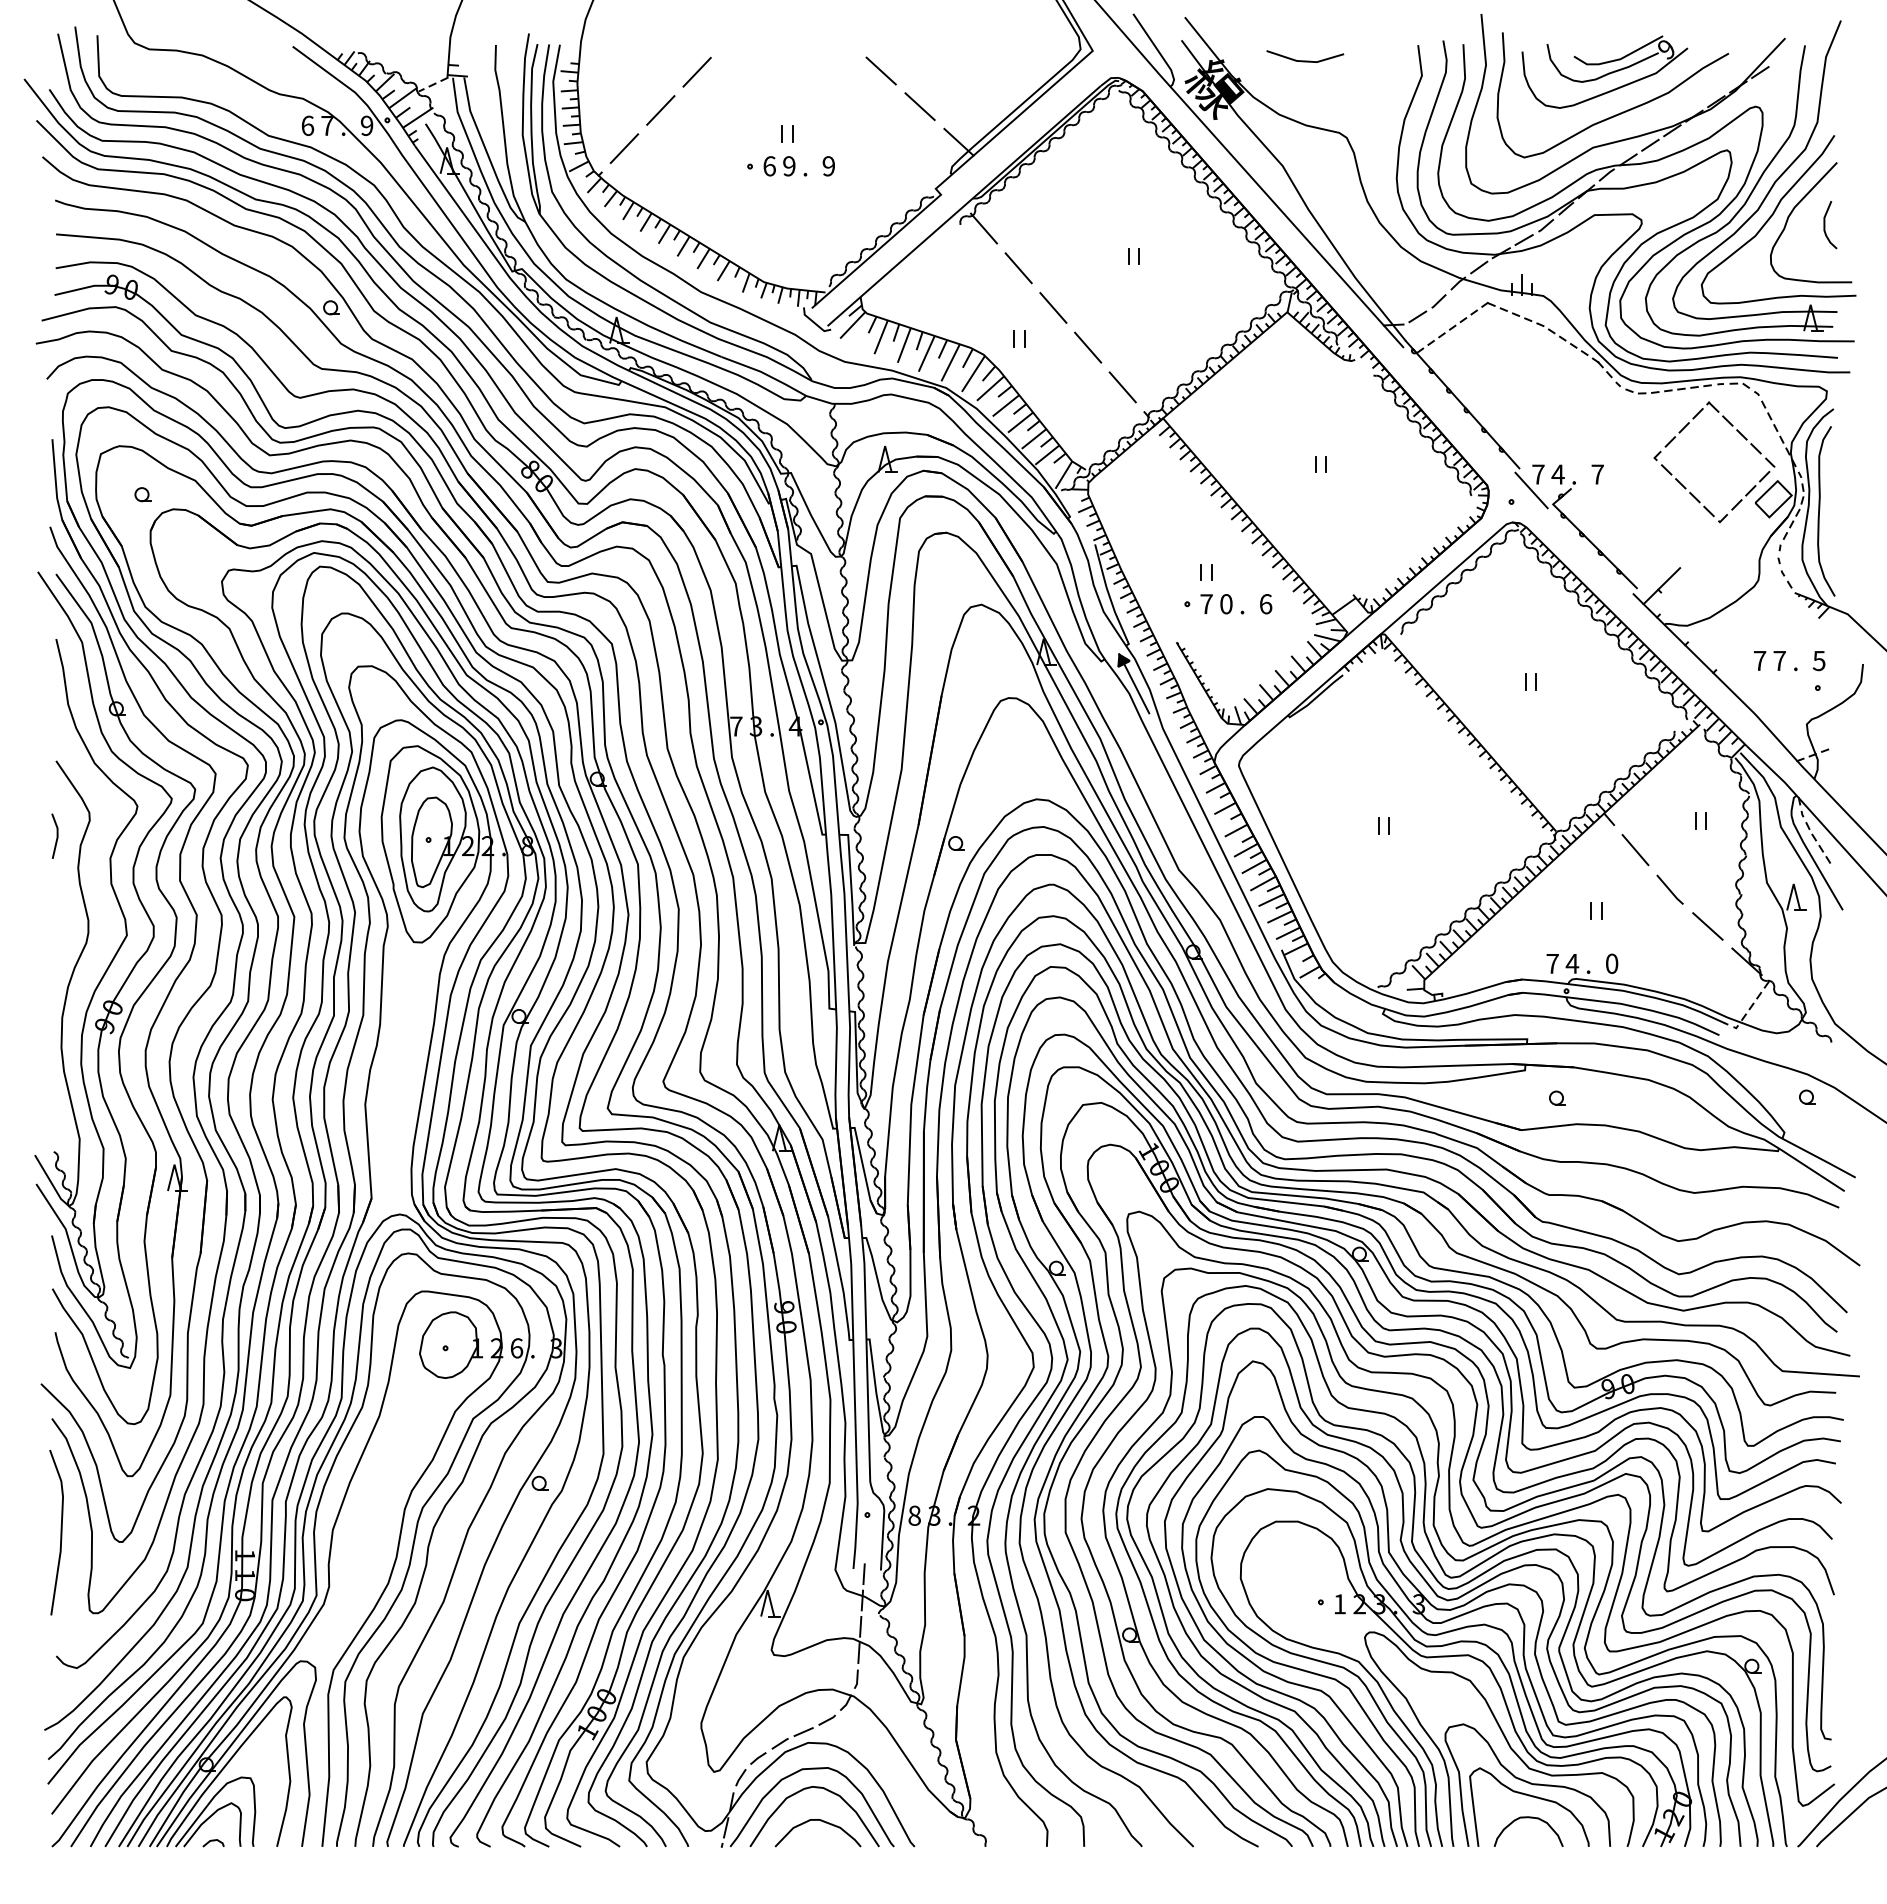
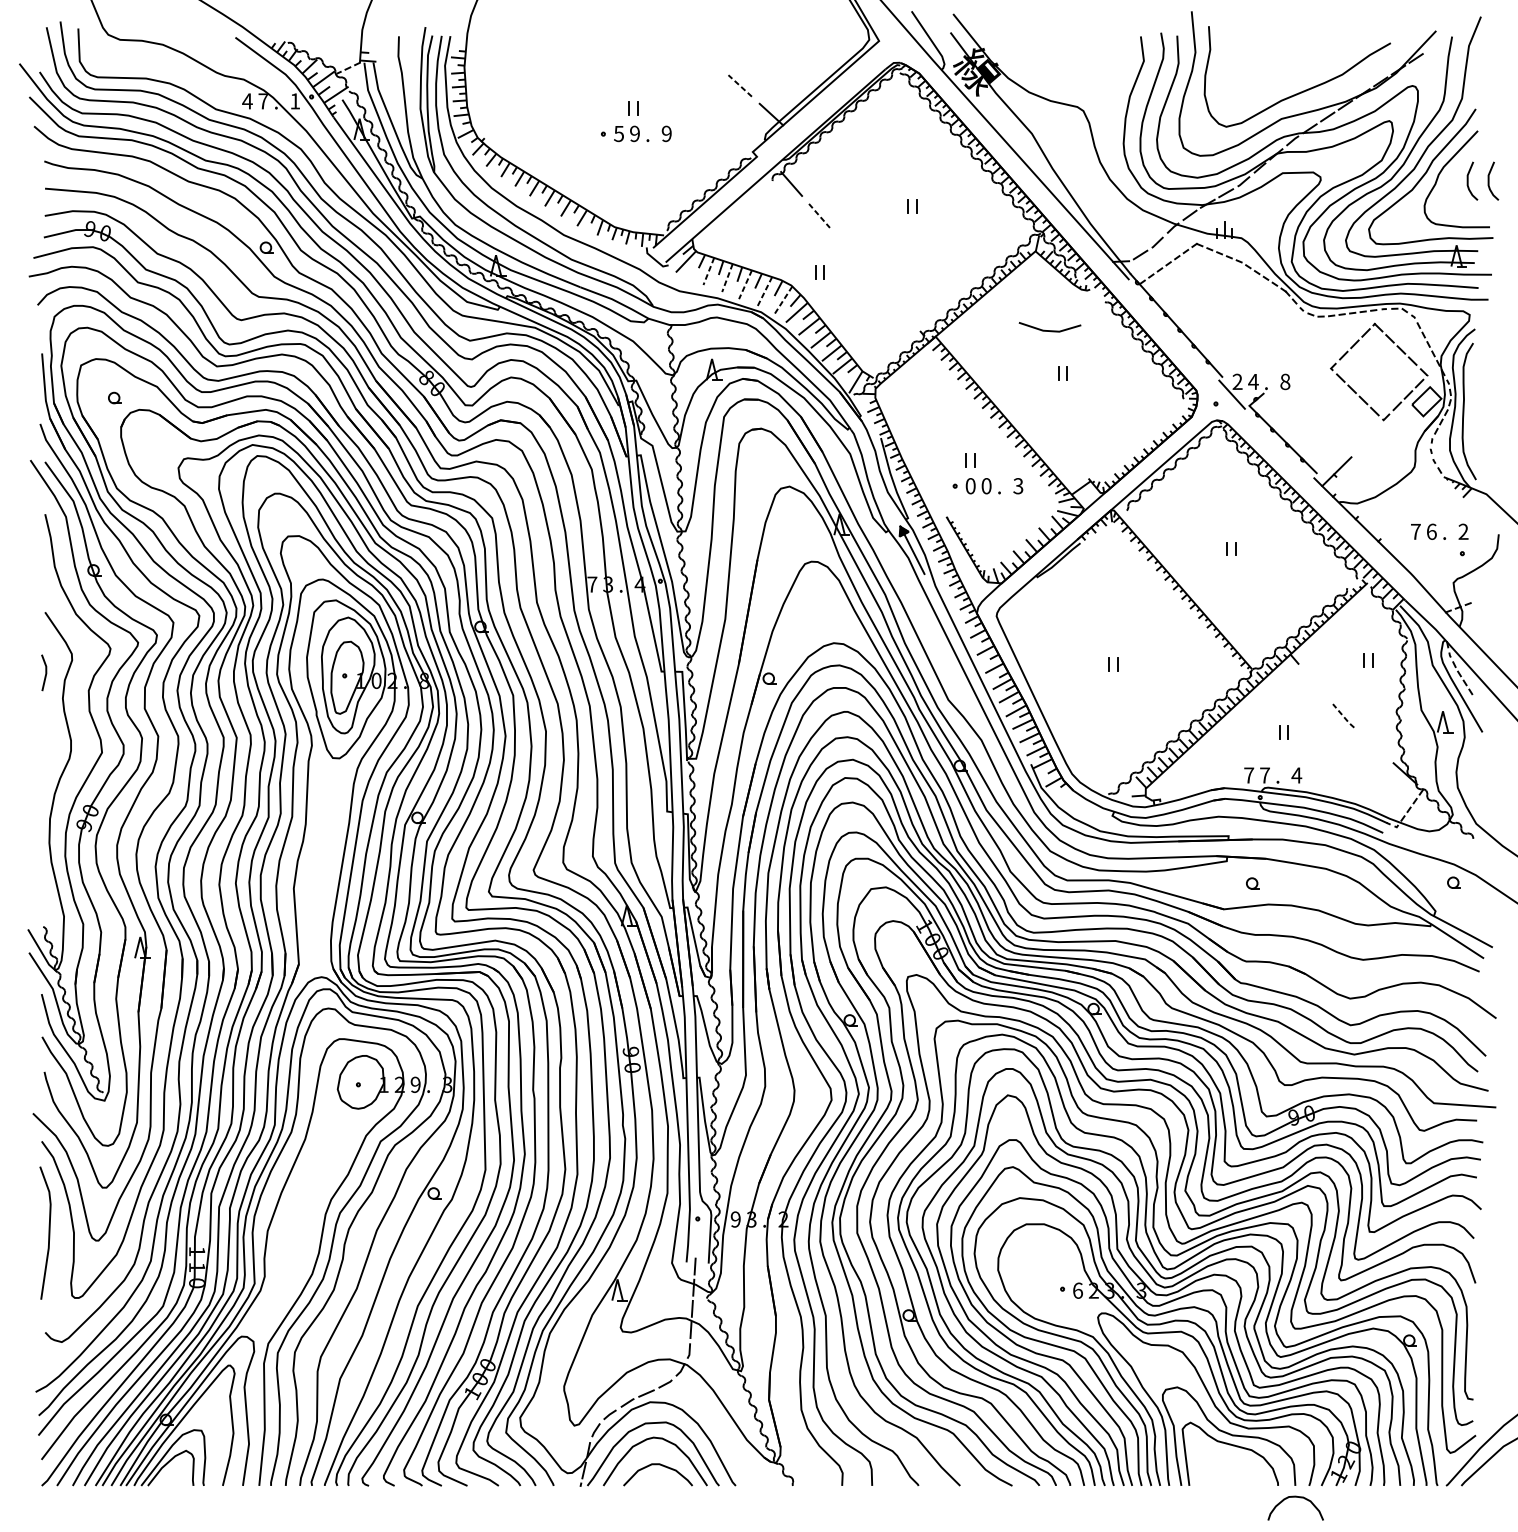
line: (1305, 60) -> (1050, 330), moved
line: (880, 70) -> (708, 56), removed
line: (696, 71) -> (560, 57), removed
part: (1604, 71) -> (1290, 57), removed
line: (920, 106) -> (740, 85), solid -> dashed
line: (660, 110) -> (531, 89), removed
text: (307, 125) -> (247, 101), 6 -> 4
text: (366, 125) -> (294, 101), 9 -> 1
line: (624, 148) -> (502, 119), removed
text: (769, 166) -> (619, 134), 6 -> 5
curve: (1851, 225) -> (1489, 181), added
line: (1018, 268) -> (819, 216), solid -> dashed
line: (1053, 307) -> (847, 247), removed
line: (880, 337) -> (708, 271), solid -> dashed
line: (904, 345) -> (727, 278), solid -> dashed
line: (1088, 347) -> (875, 279), removed
line: (926, 353) -> (745, 284), solid -> dashed
line: (950, 362) -> (764, 291), solid -> dashed
line: (973, 374) -> (783, 301), solid -> dashed
line: (1122, 387) -> (903, 311), removed
text: (1538, 474) -> (1237, 381), 7 -> 2
text: (1597, 474) -> (1285, 381), 7 -> 8
text: (1206, 604) -> (970, 486), 7 -> 0
text: (1265, 604) -> (1018, 486), 6 -> 3
text: (1779, 660) -> (1431, 531), 7 -> 6
text: (1818, 660) -> (1462, 531), 5 -> 2
text: (468, 846) -> (376, 681), 2 -> 0
line: (1635, 850) -> (1315, 684), removed
line: (1670, 890) -> (1343, 716), solid -> dashed
line: (1707, 926) -> (1373, 745), removed
text: (1572, 963) -> (1265, 775), 4 -> 7
text: (1611, 963) -> (1296, 775), 0 -> 4
text: (516, 1348) -> (415, 1084), 6 -> 9
text: (914, 1515) -> (735, 1219), 8 -> 9
text: (1340, 1604) -> (1078, 1290), 1 -> 6
curve: (1528, 1818) -> (1295, 1497), moved
line: (213, 1841) -> (171, 1481), removed

